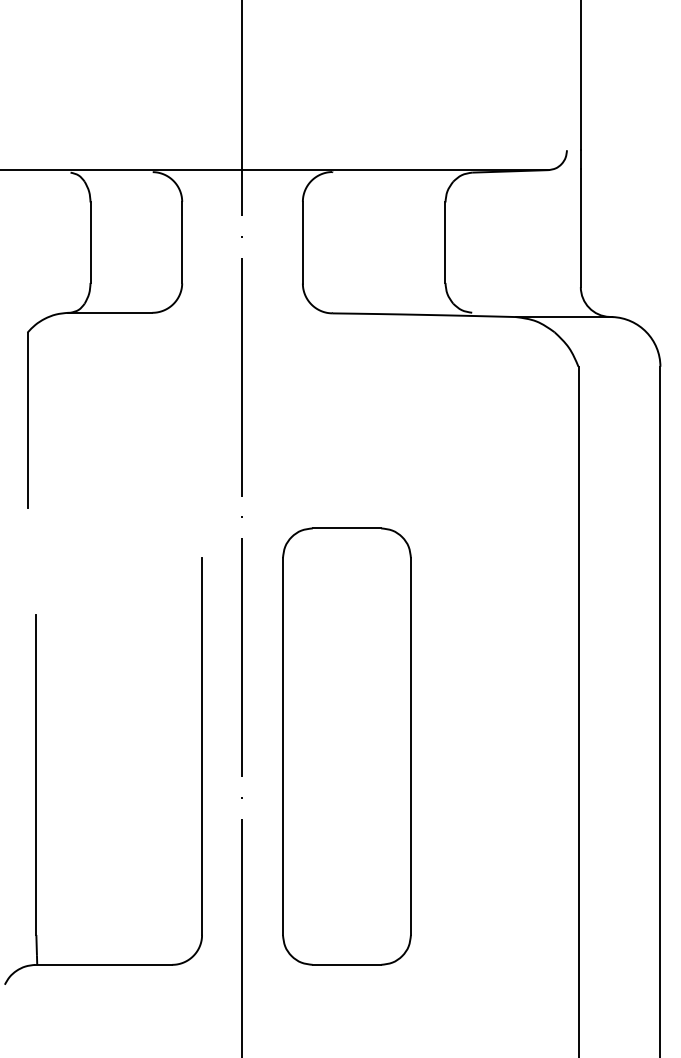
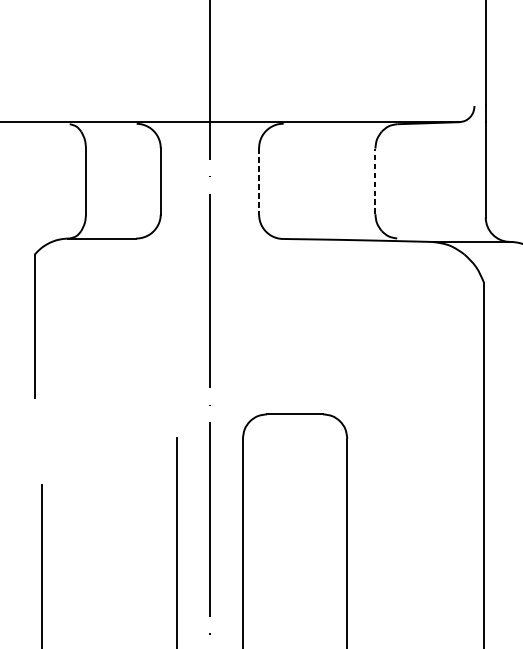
line: (302, 242) -> (258, 181), solid -> dashed
line: (445, 242) -> (375, 181), solid -> dashed

